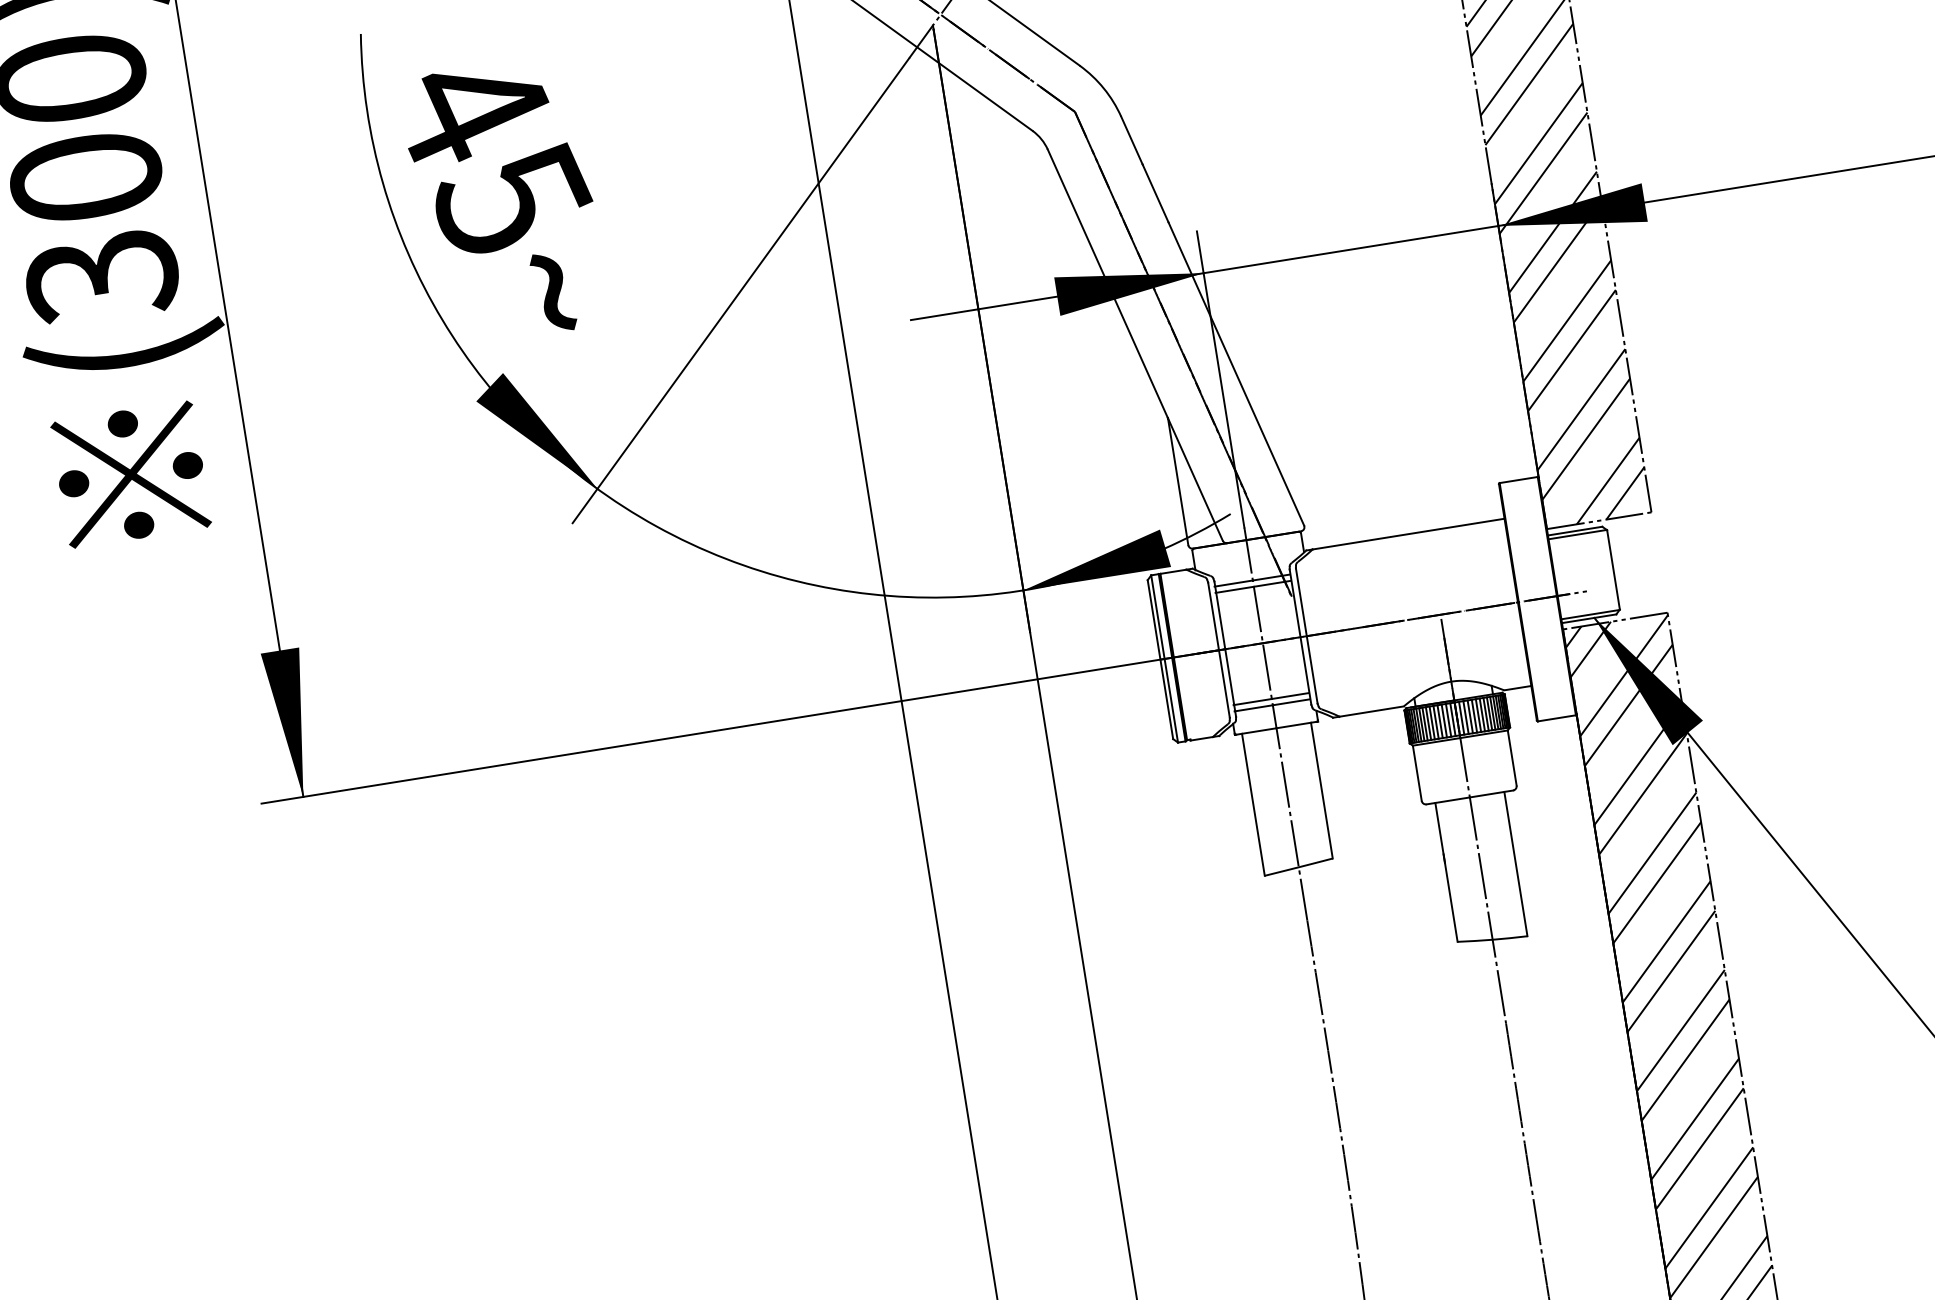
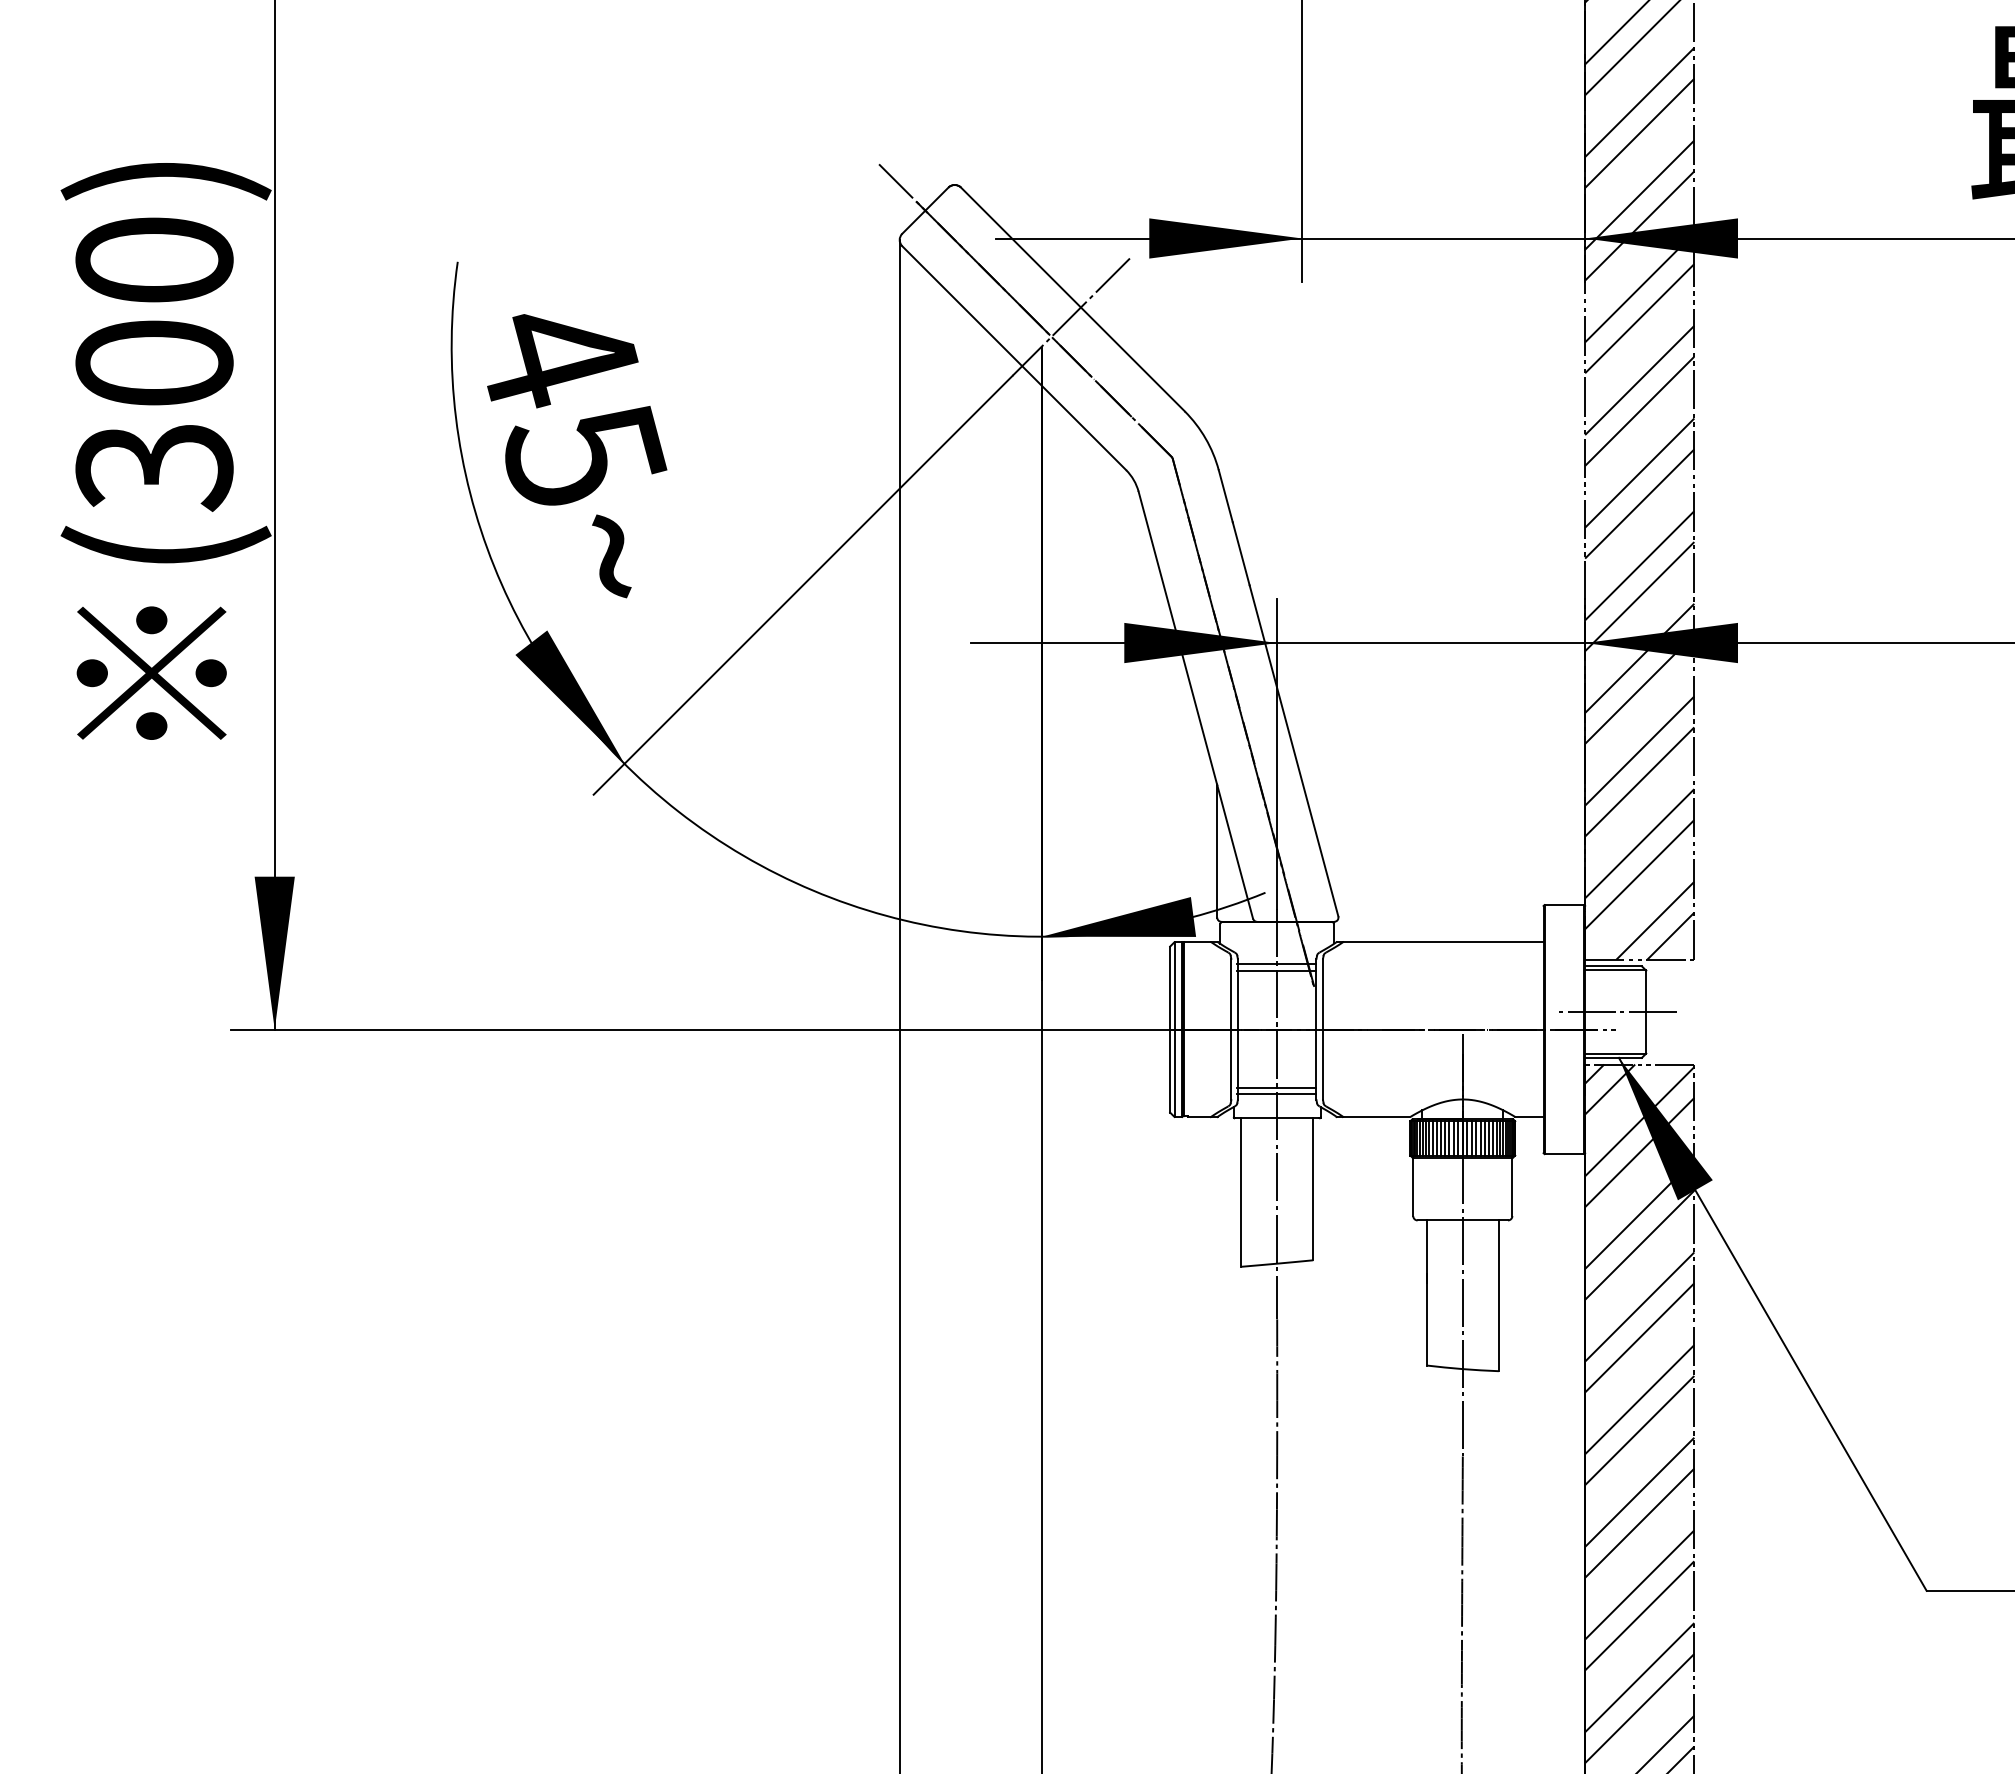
line: (1584, 575) -> (1615, 1012), added

